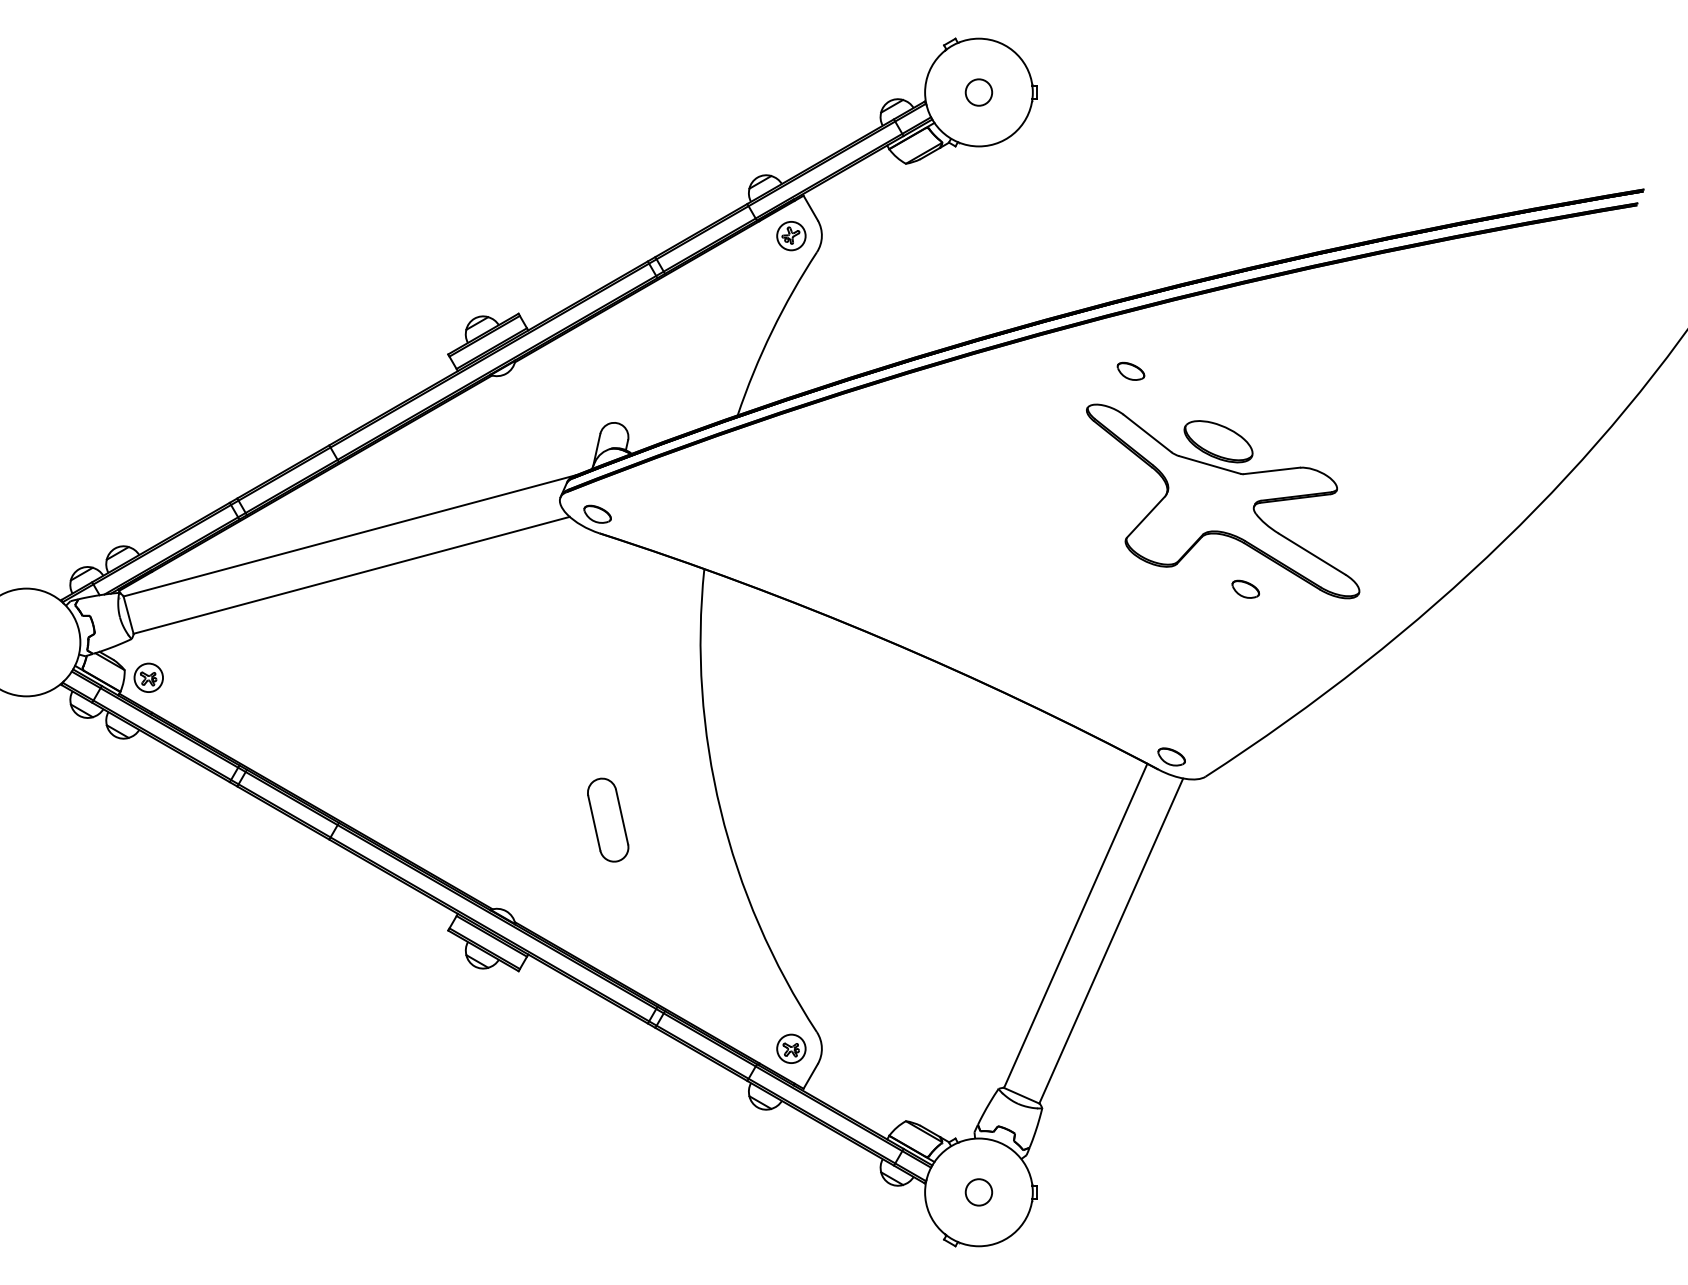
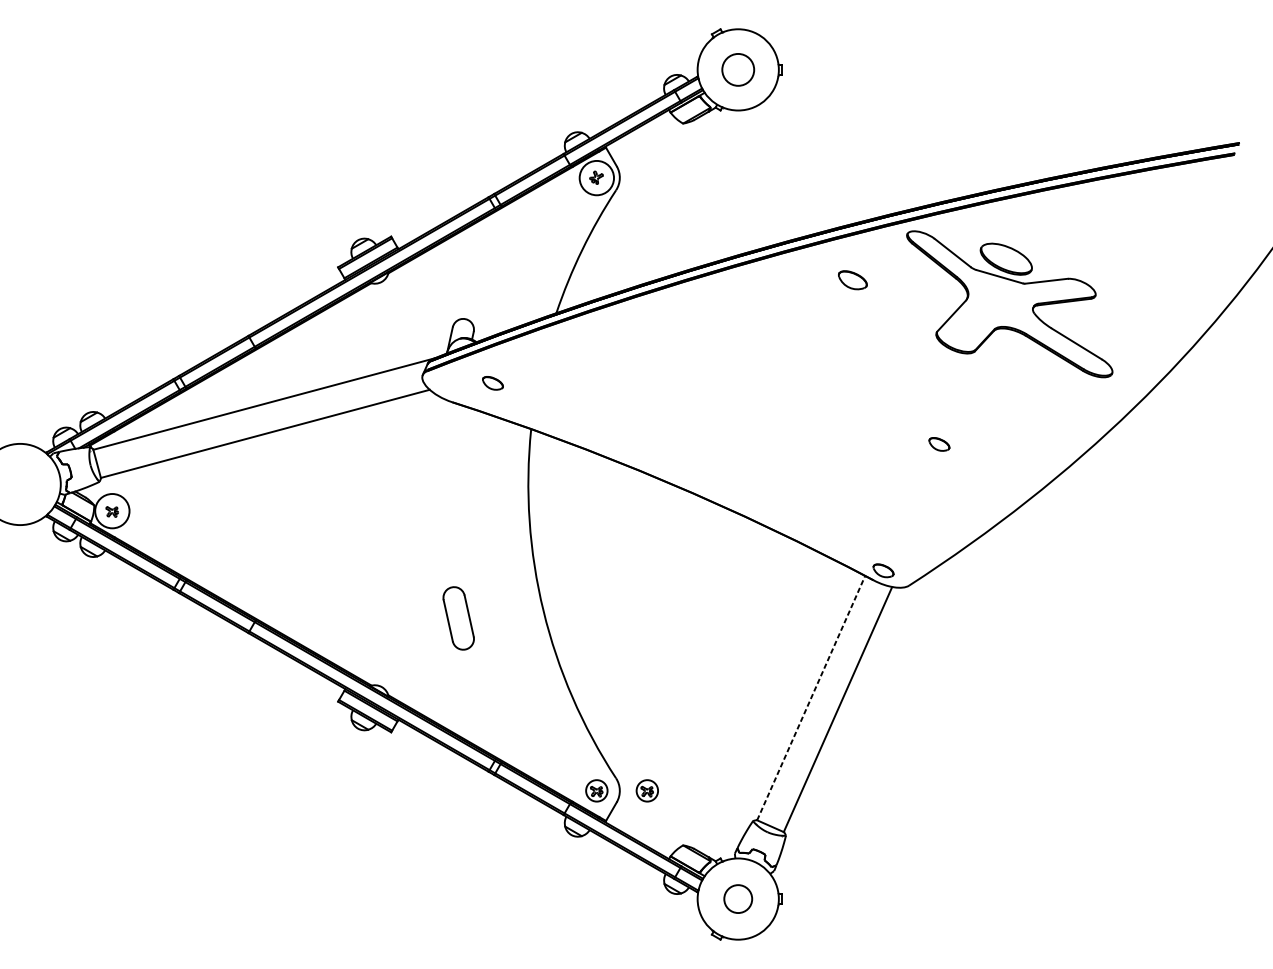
circle: (978, 92) -> (737, 69), size x1.6
circle: (791, 235) -> (596, 177), size x1.6
part: (1130, 370) -> (852, 279), size x1.4
part: (1223, 501) -> (1010, 304), moved
part: (597, 513) -> (492, 382), moved
circle: (148, 677) -> (112, 510), size x1.6
line: (1075, 925) -> (811, 697), solid -> dashed
part: (858, 1048) -> (647, 790), added
circle: (978, 1192) -> (737, 899), size x1.4

